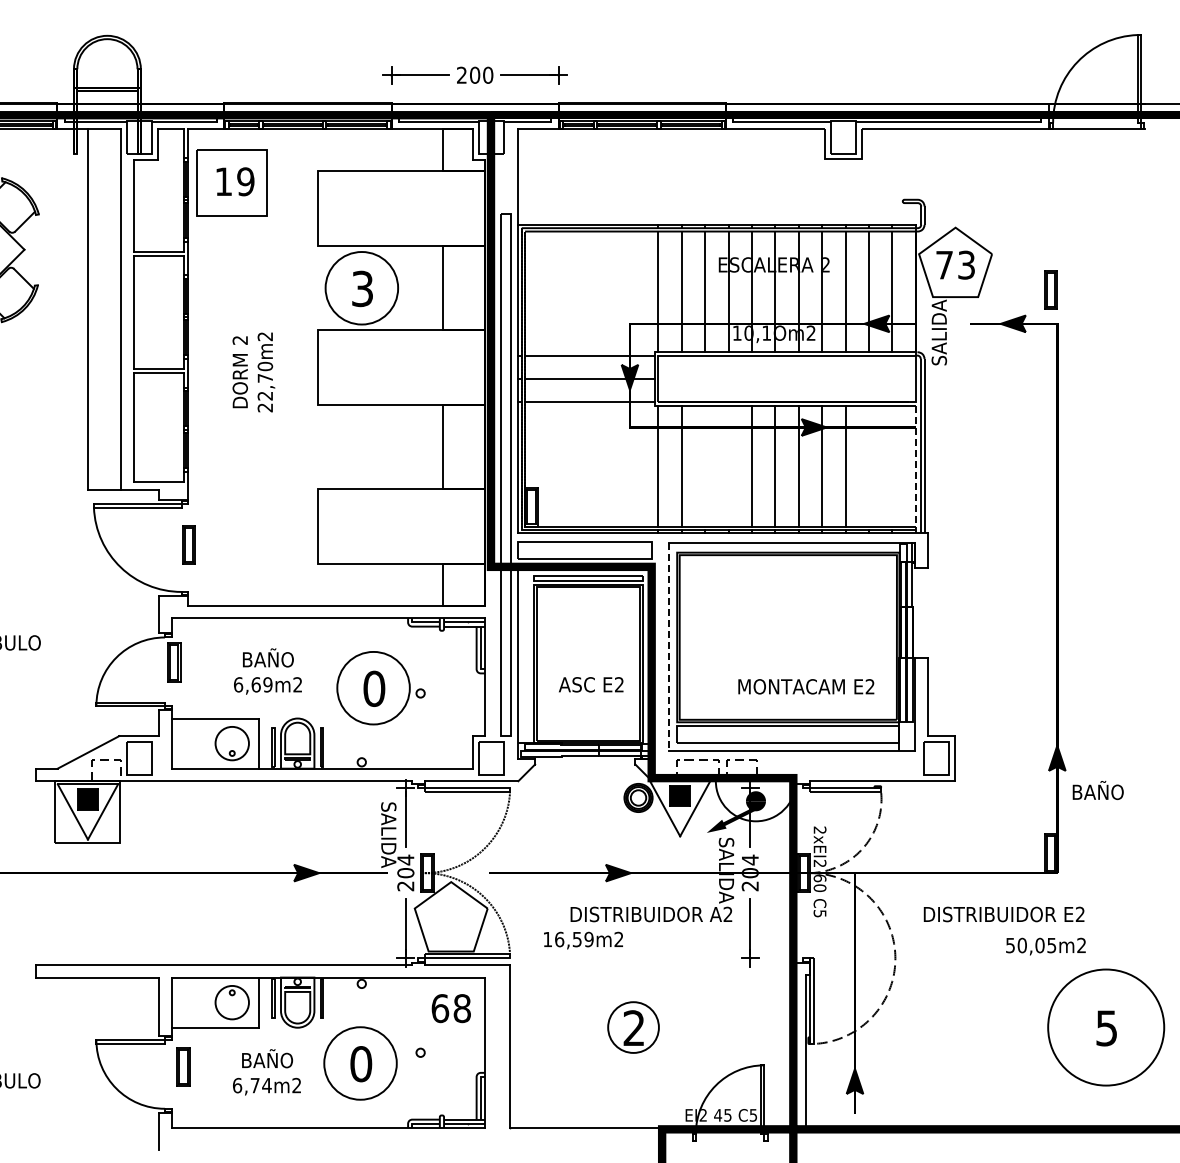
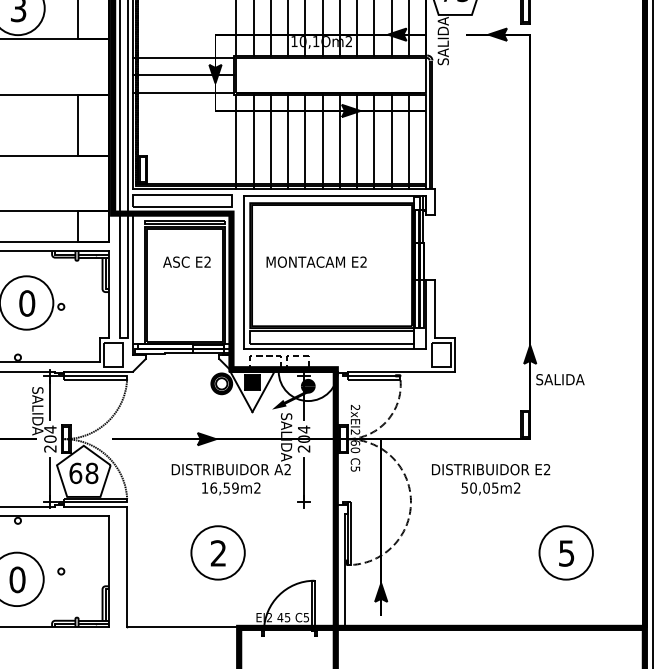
line: (705, 465) -> (271, 138), added
line: (728, 465) -> (288, 138), added
line: (868, 465) -> (391, 138), added
line: (892, 465) -> (408, 138), added
line: (915, 469) -> (425, 141), dashed -> solid
line: (668, 646) -> (243, 272), dashed -> solid
text: (591, 684) -> (187, 261), moved
text: (806, 686) -> (316, 261), moved
text: (1098, 790) -> (560, 378), BAÑO -> SALIDA
text: (583, 940) -> (231, 488), moved
text: (1045, 946) -> (490, 488), moved
text: (450, 1008) -> (83, 473), moved
circle: (633, 1027) -> (218, 552), size x1.43
circle: (1105, 1027) -> (565, 552), size x0.62

